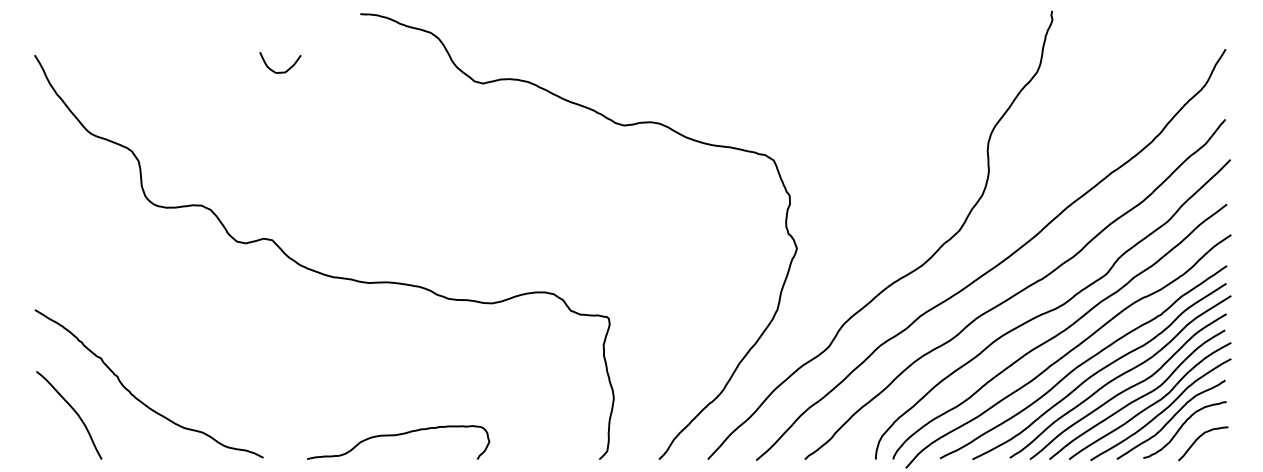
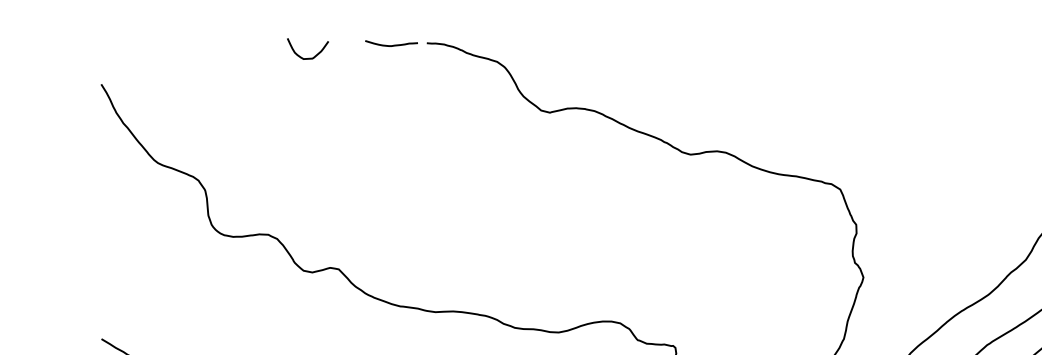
curve: (324, 16) -> (391, 45), added
curve: (280, 71) -> (308, 57), moved

